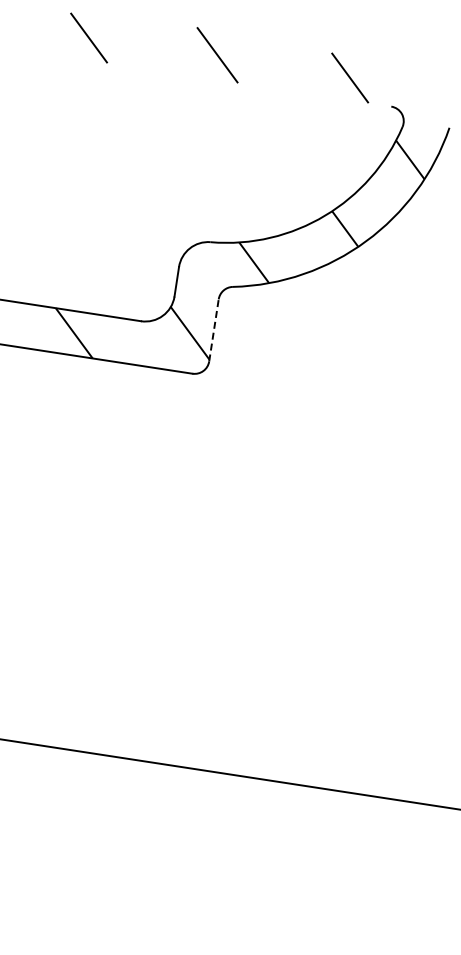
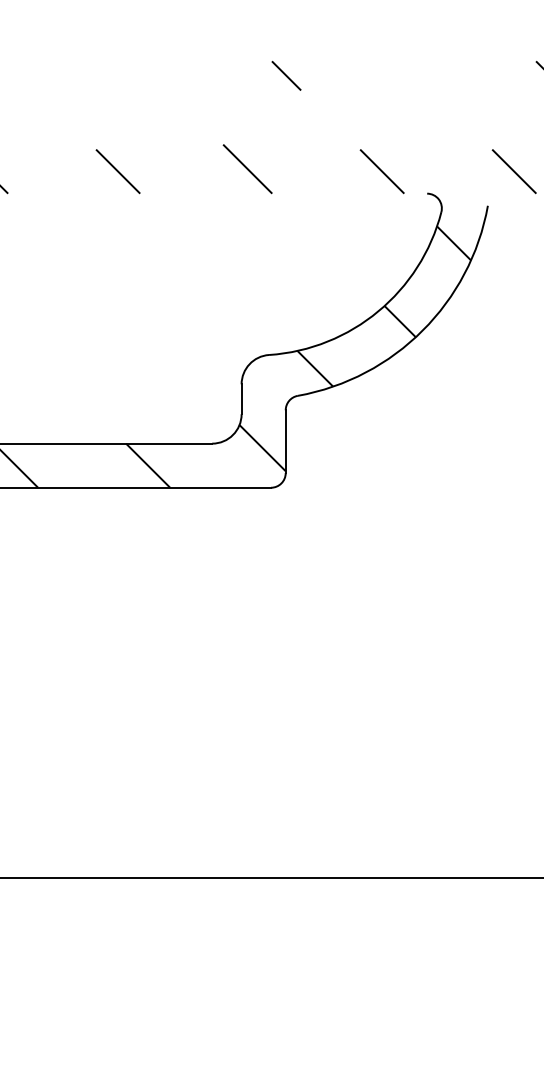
line: (213, 330) -> (285, 441), dashed -> solid

